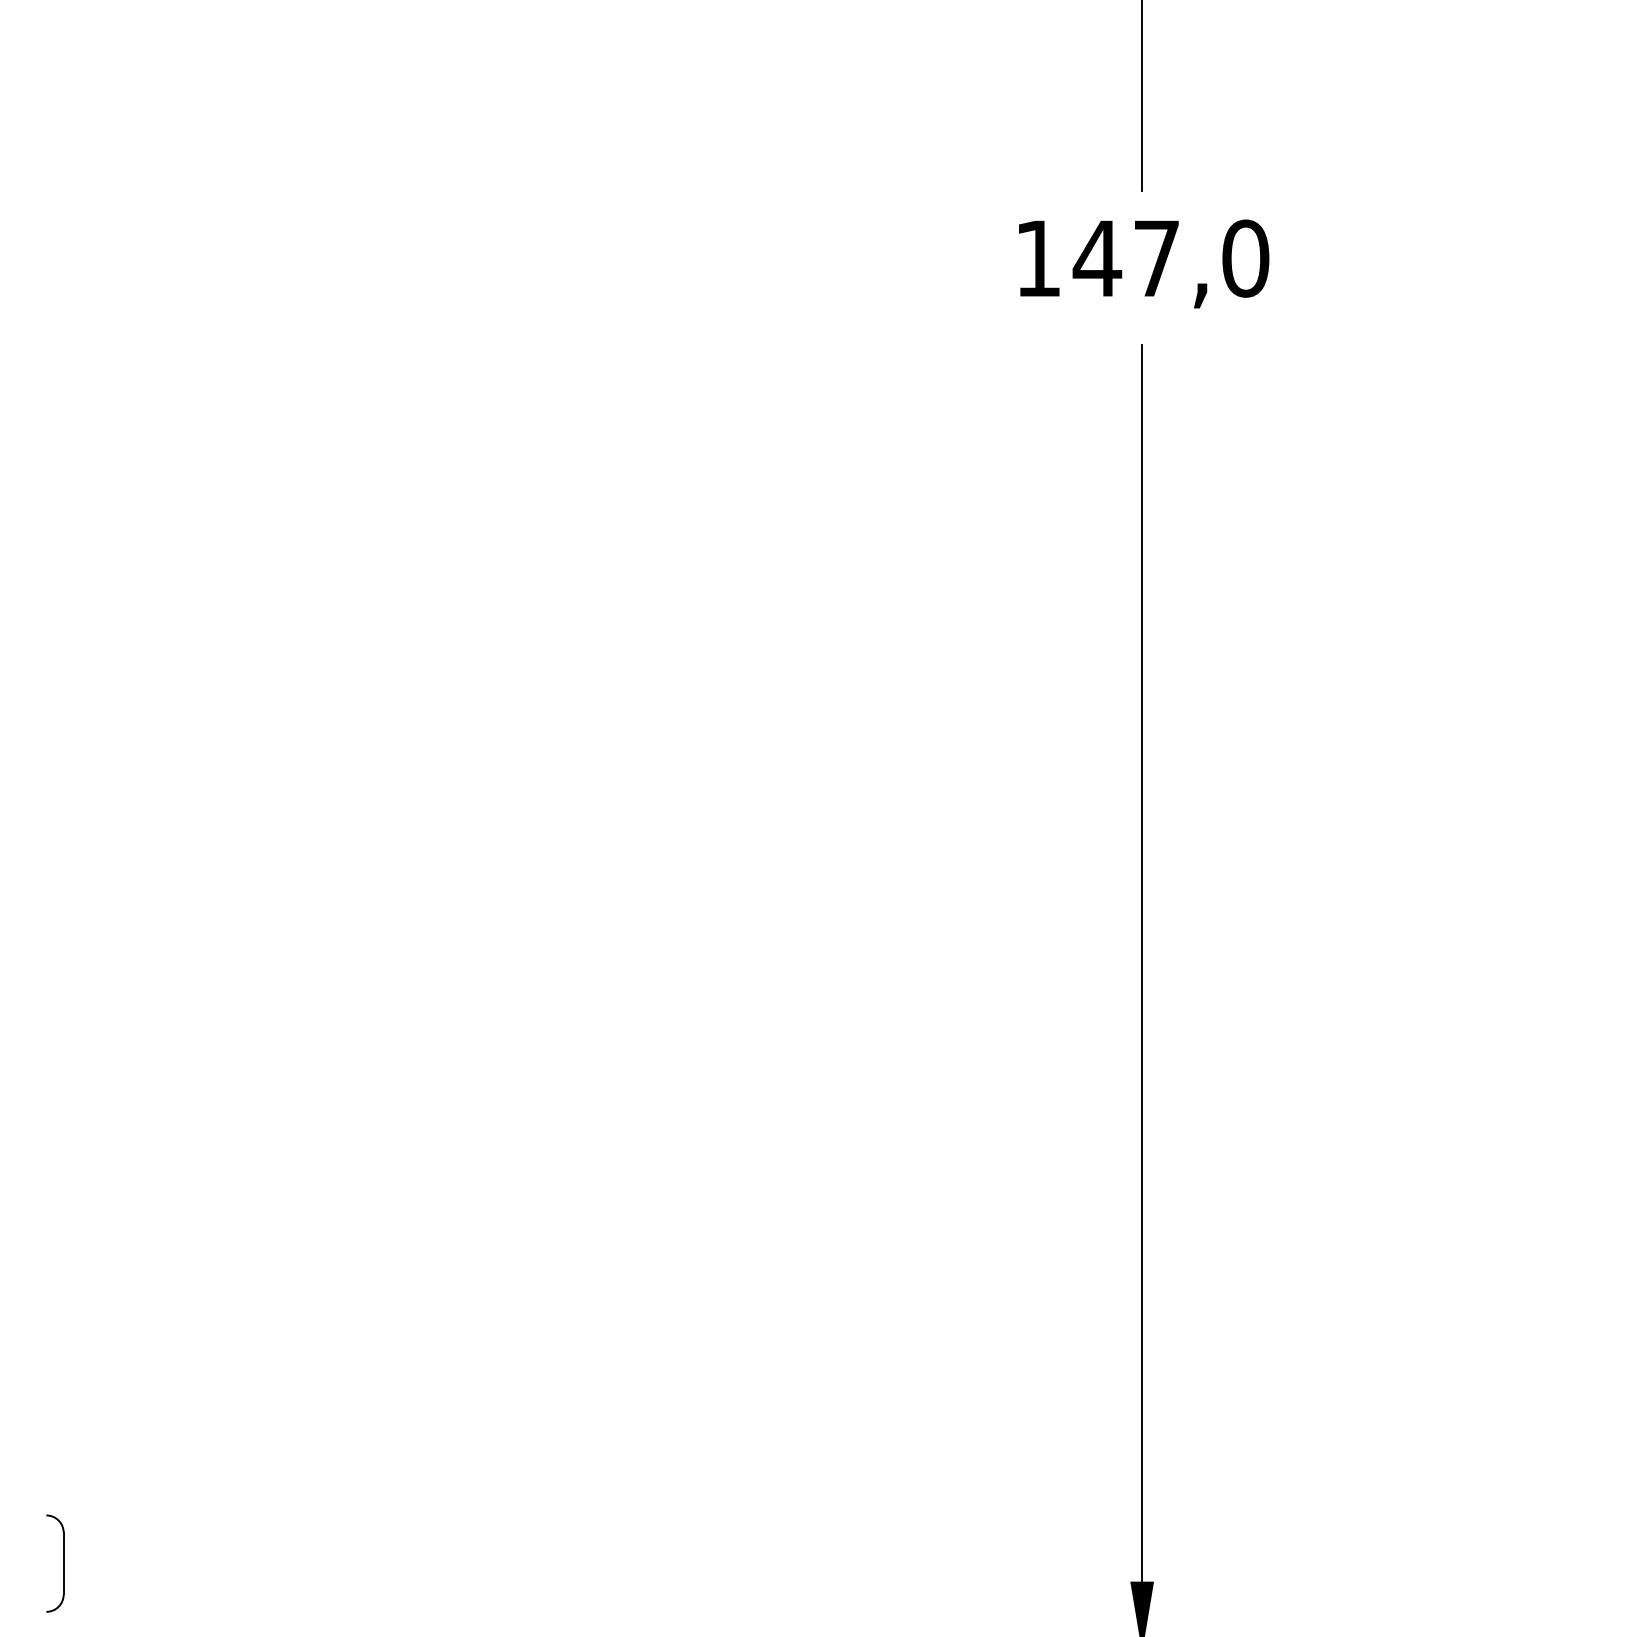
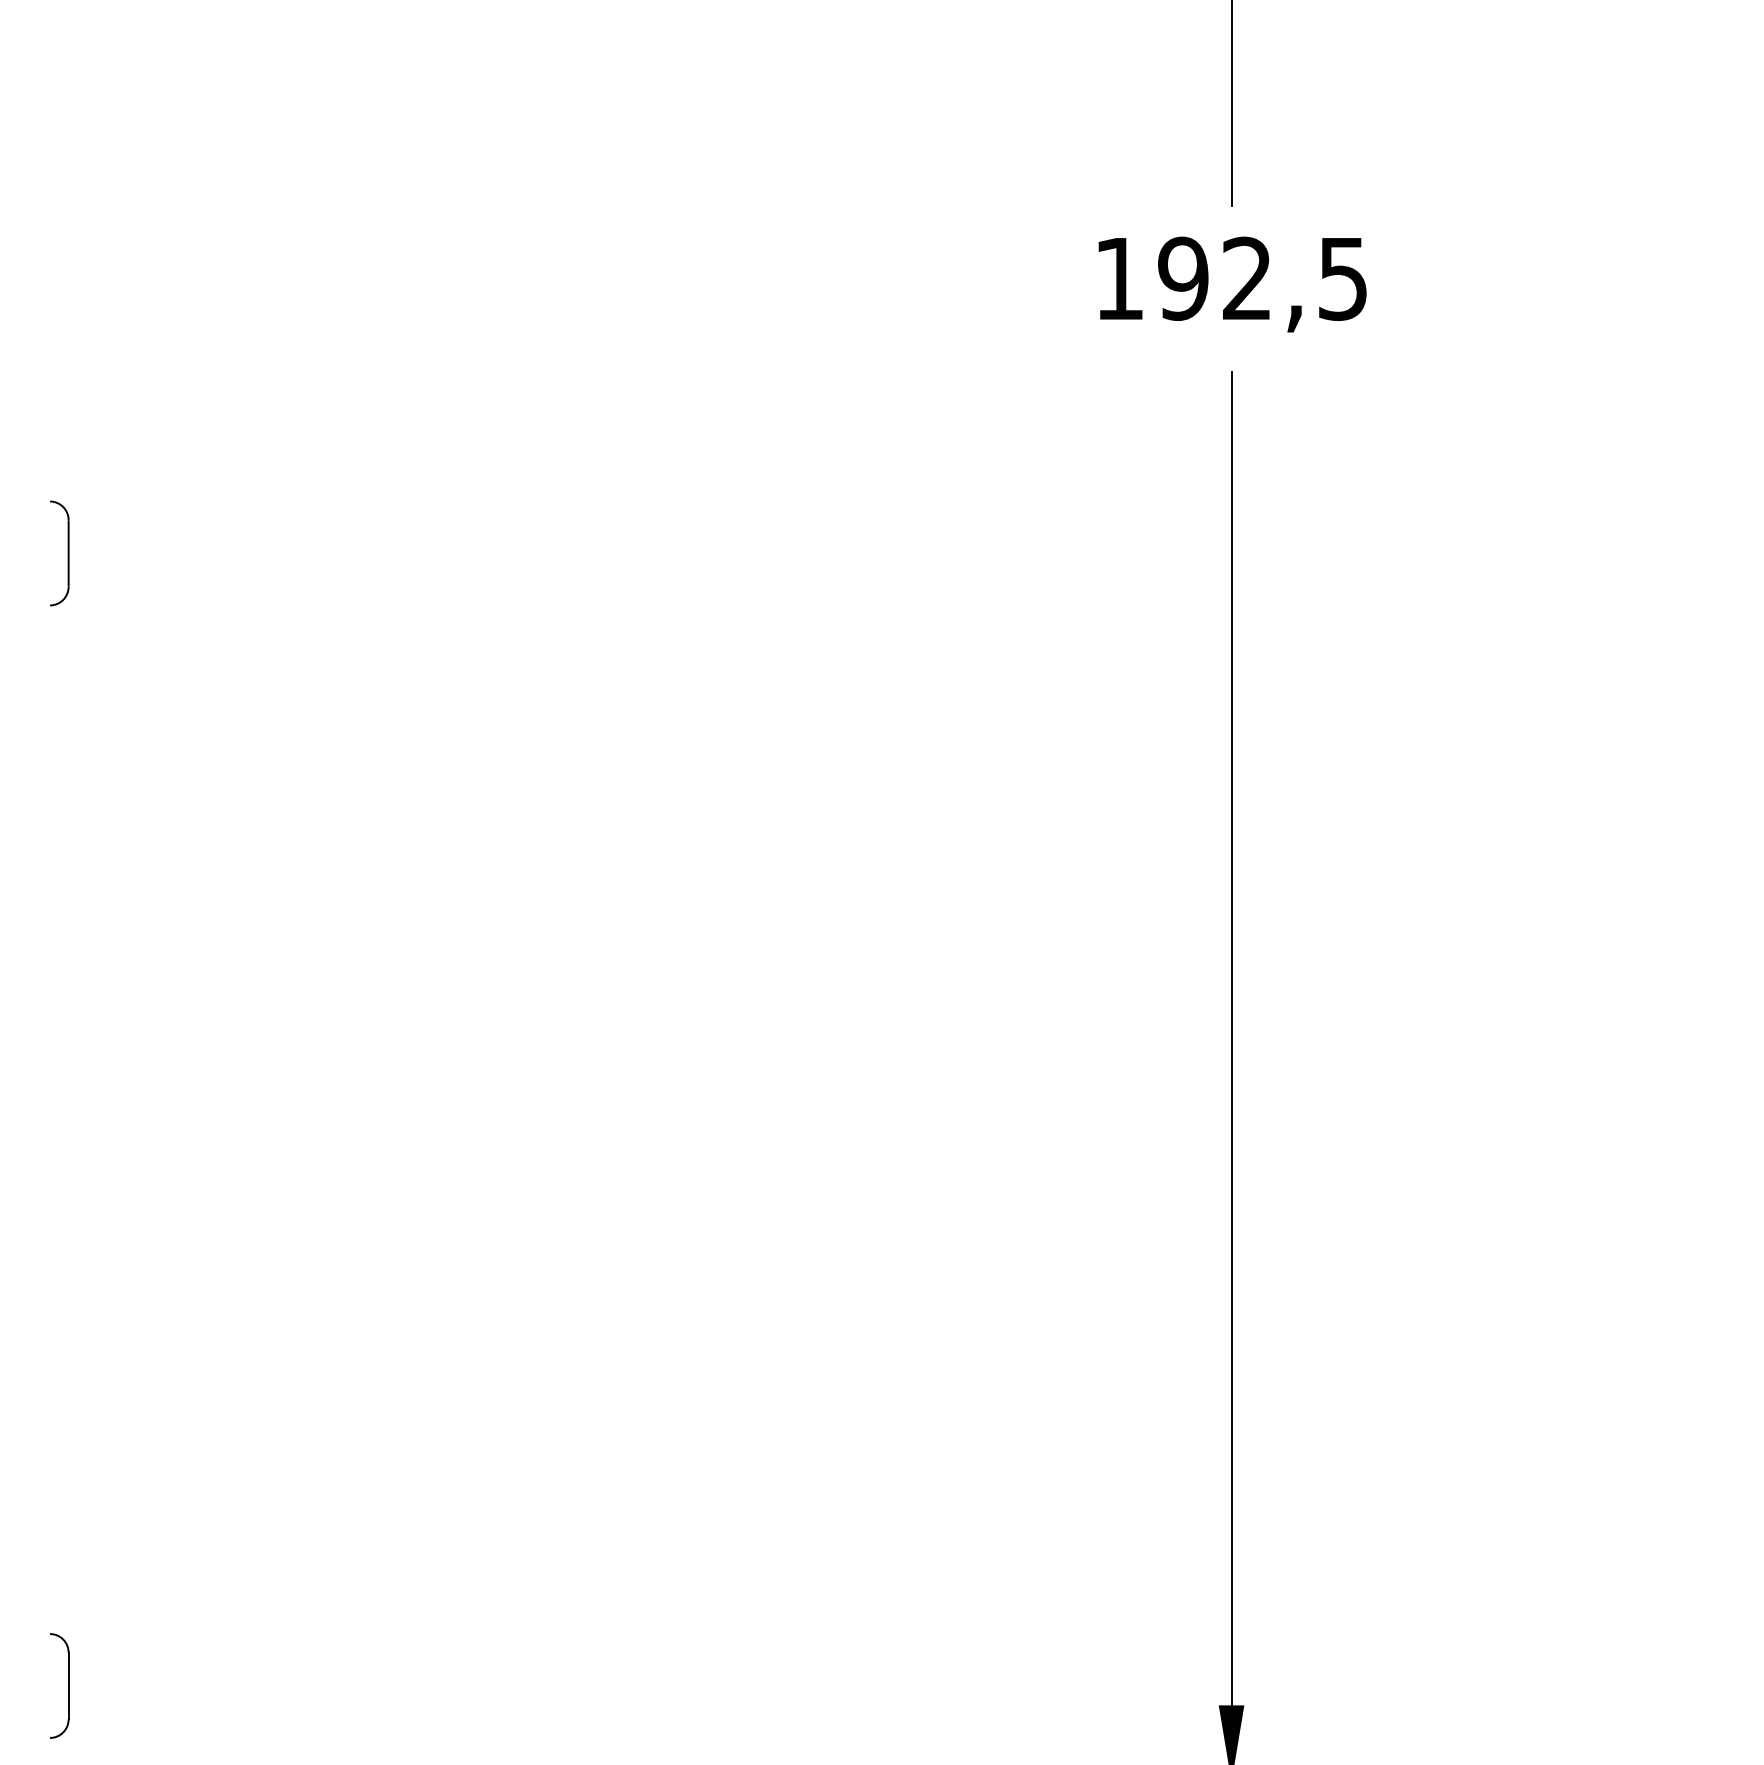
text: (1170, 258) -> (1262, 278), 147,0 -> 192,5
part: (62, 513) -> (67, 553), added

